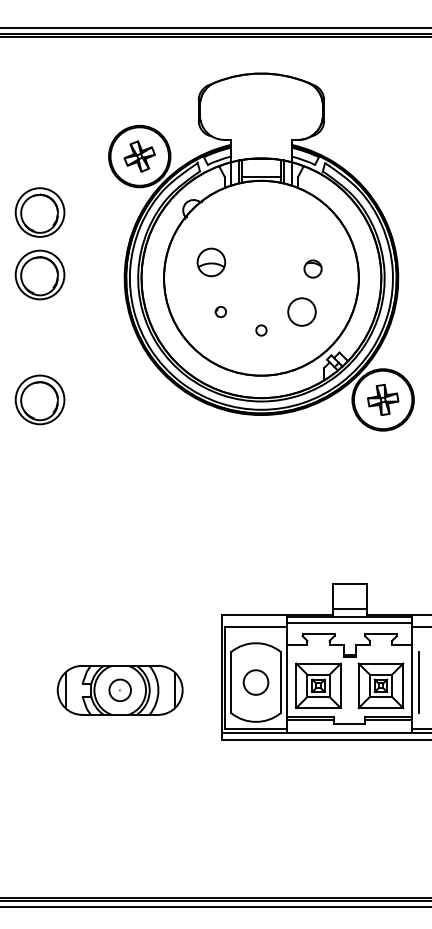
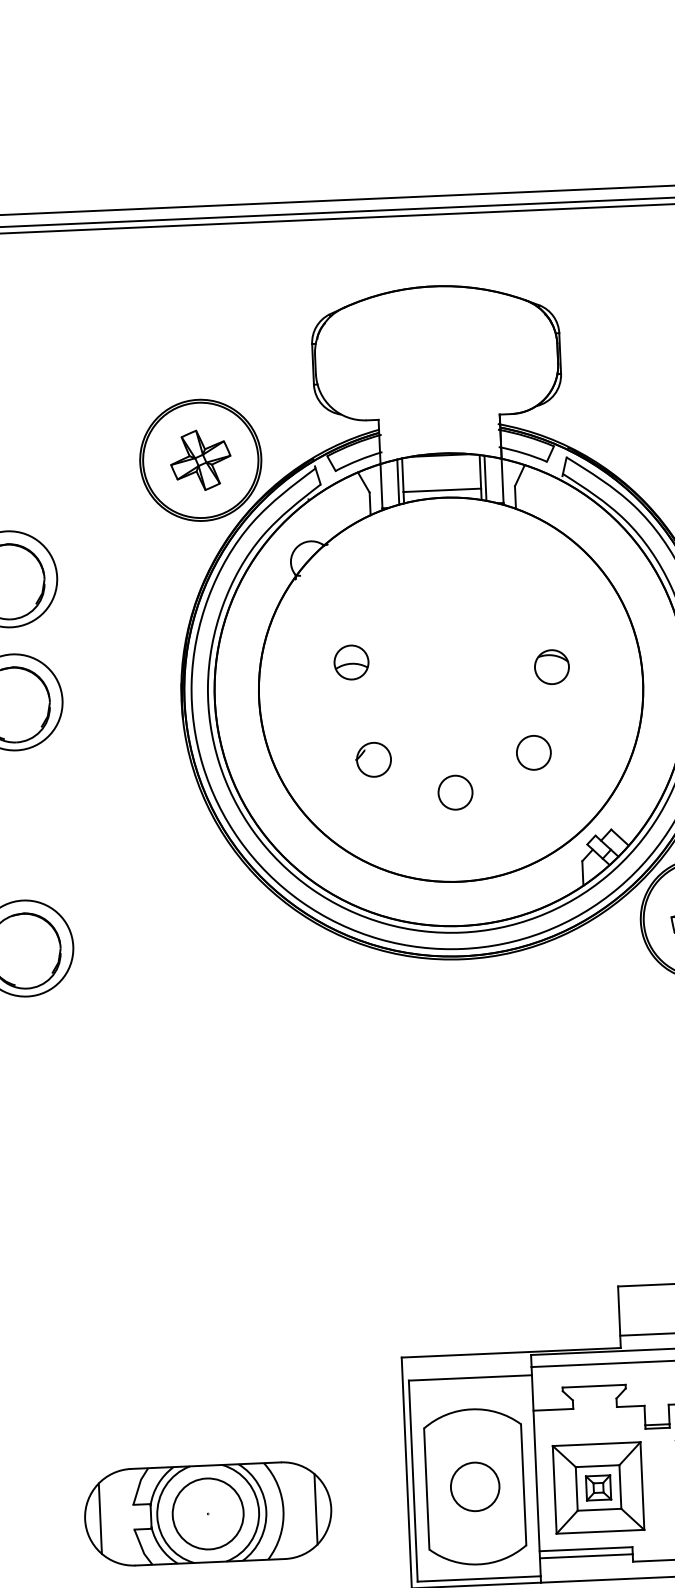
part: (211, 261) -> (351, 661), size x0.62
circle: (220, 311) -> (373, 758), size x1.67
circle: (301, 311) -> (532, 751), size x0.62
circle: (261, 330) -> (455, 792), size x1.67
circle: (120, 690) -> (208, 1514), size x1.67

